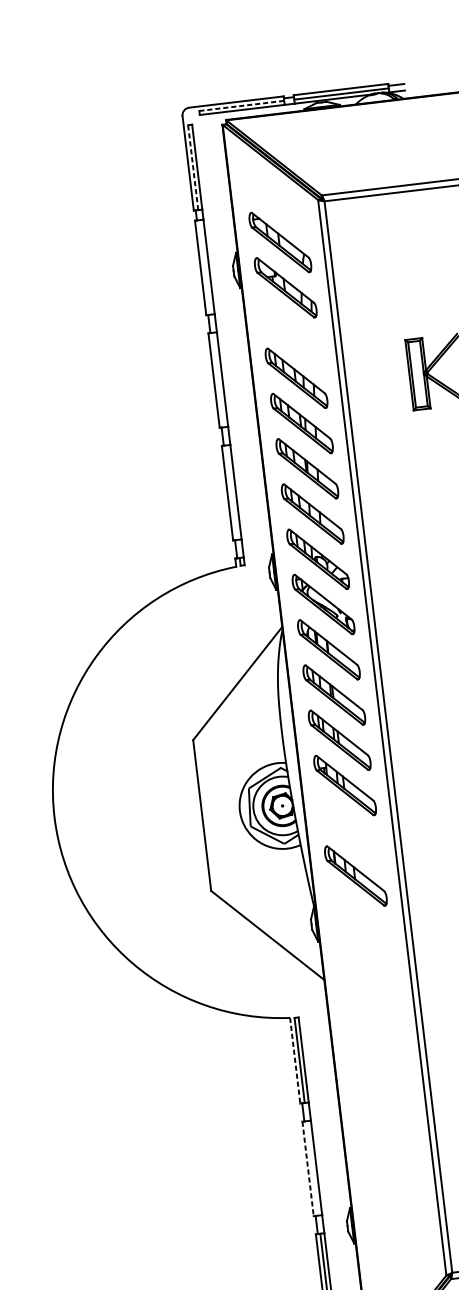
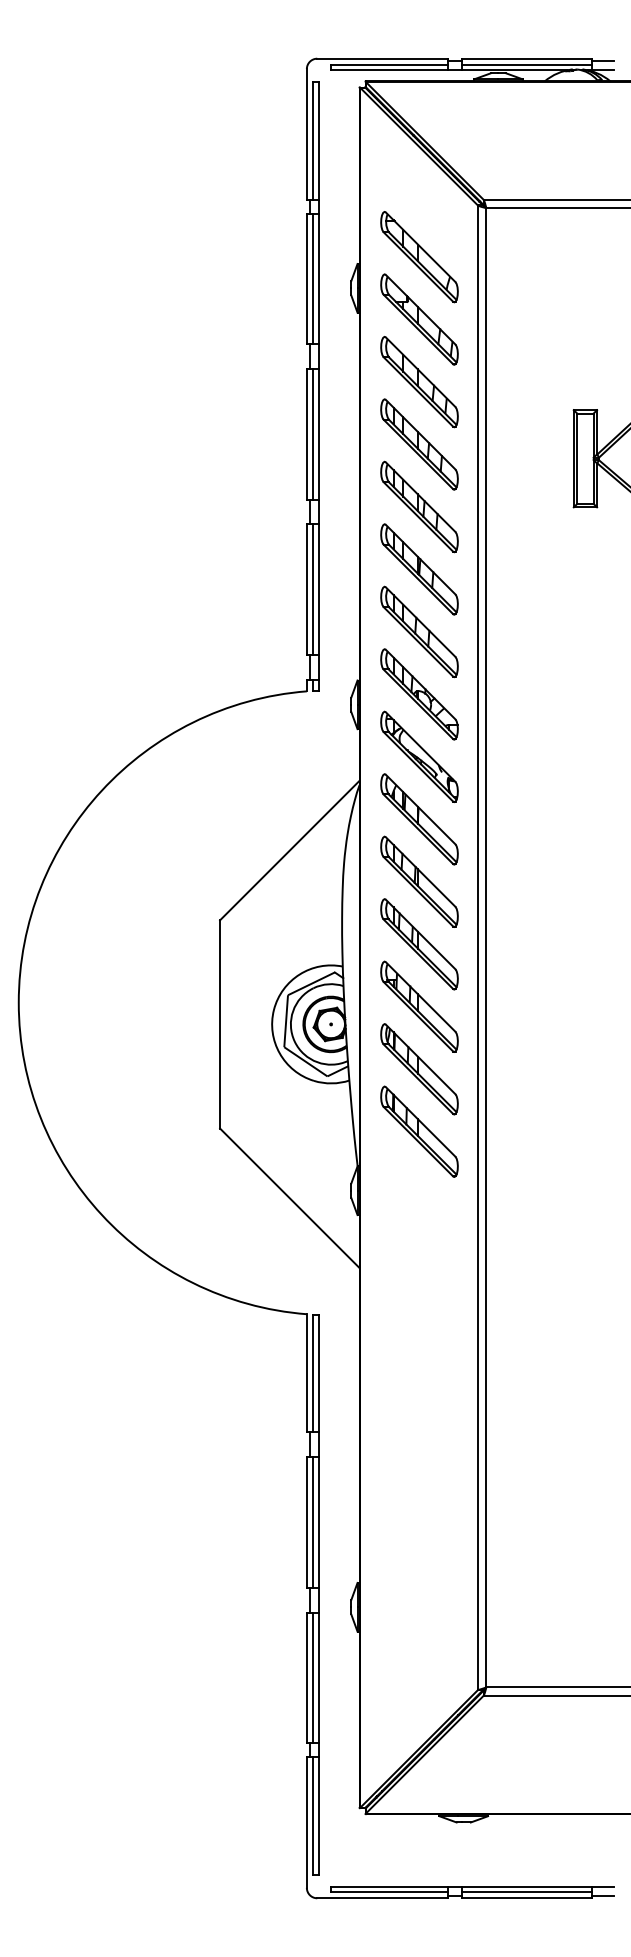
line: (242, 105) -> (389, 64), dashed -> solid
line: (193, 167) -> (313, 141), dashed -> solid
line: (205, 267) -> (313, 278), added
part: (291, 333) -> (419, 382), added
line: (218, 380) -> (313, 434), added
line: (232, 492) -> (313, 589), added
part: (350, 830) -> (419, 1069), added
line: (294, 1060) -> (306, 1373), dashed -> solid
line: (312, 1168) -> (313, 1522), added
line: (307, 1169) -> (306, 1523), dashed -> solid

